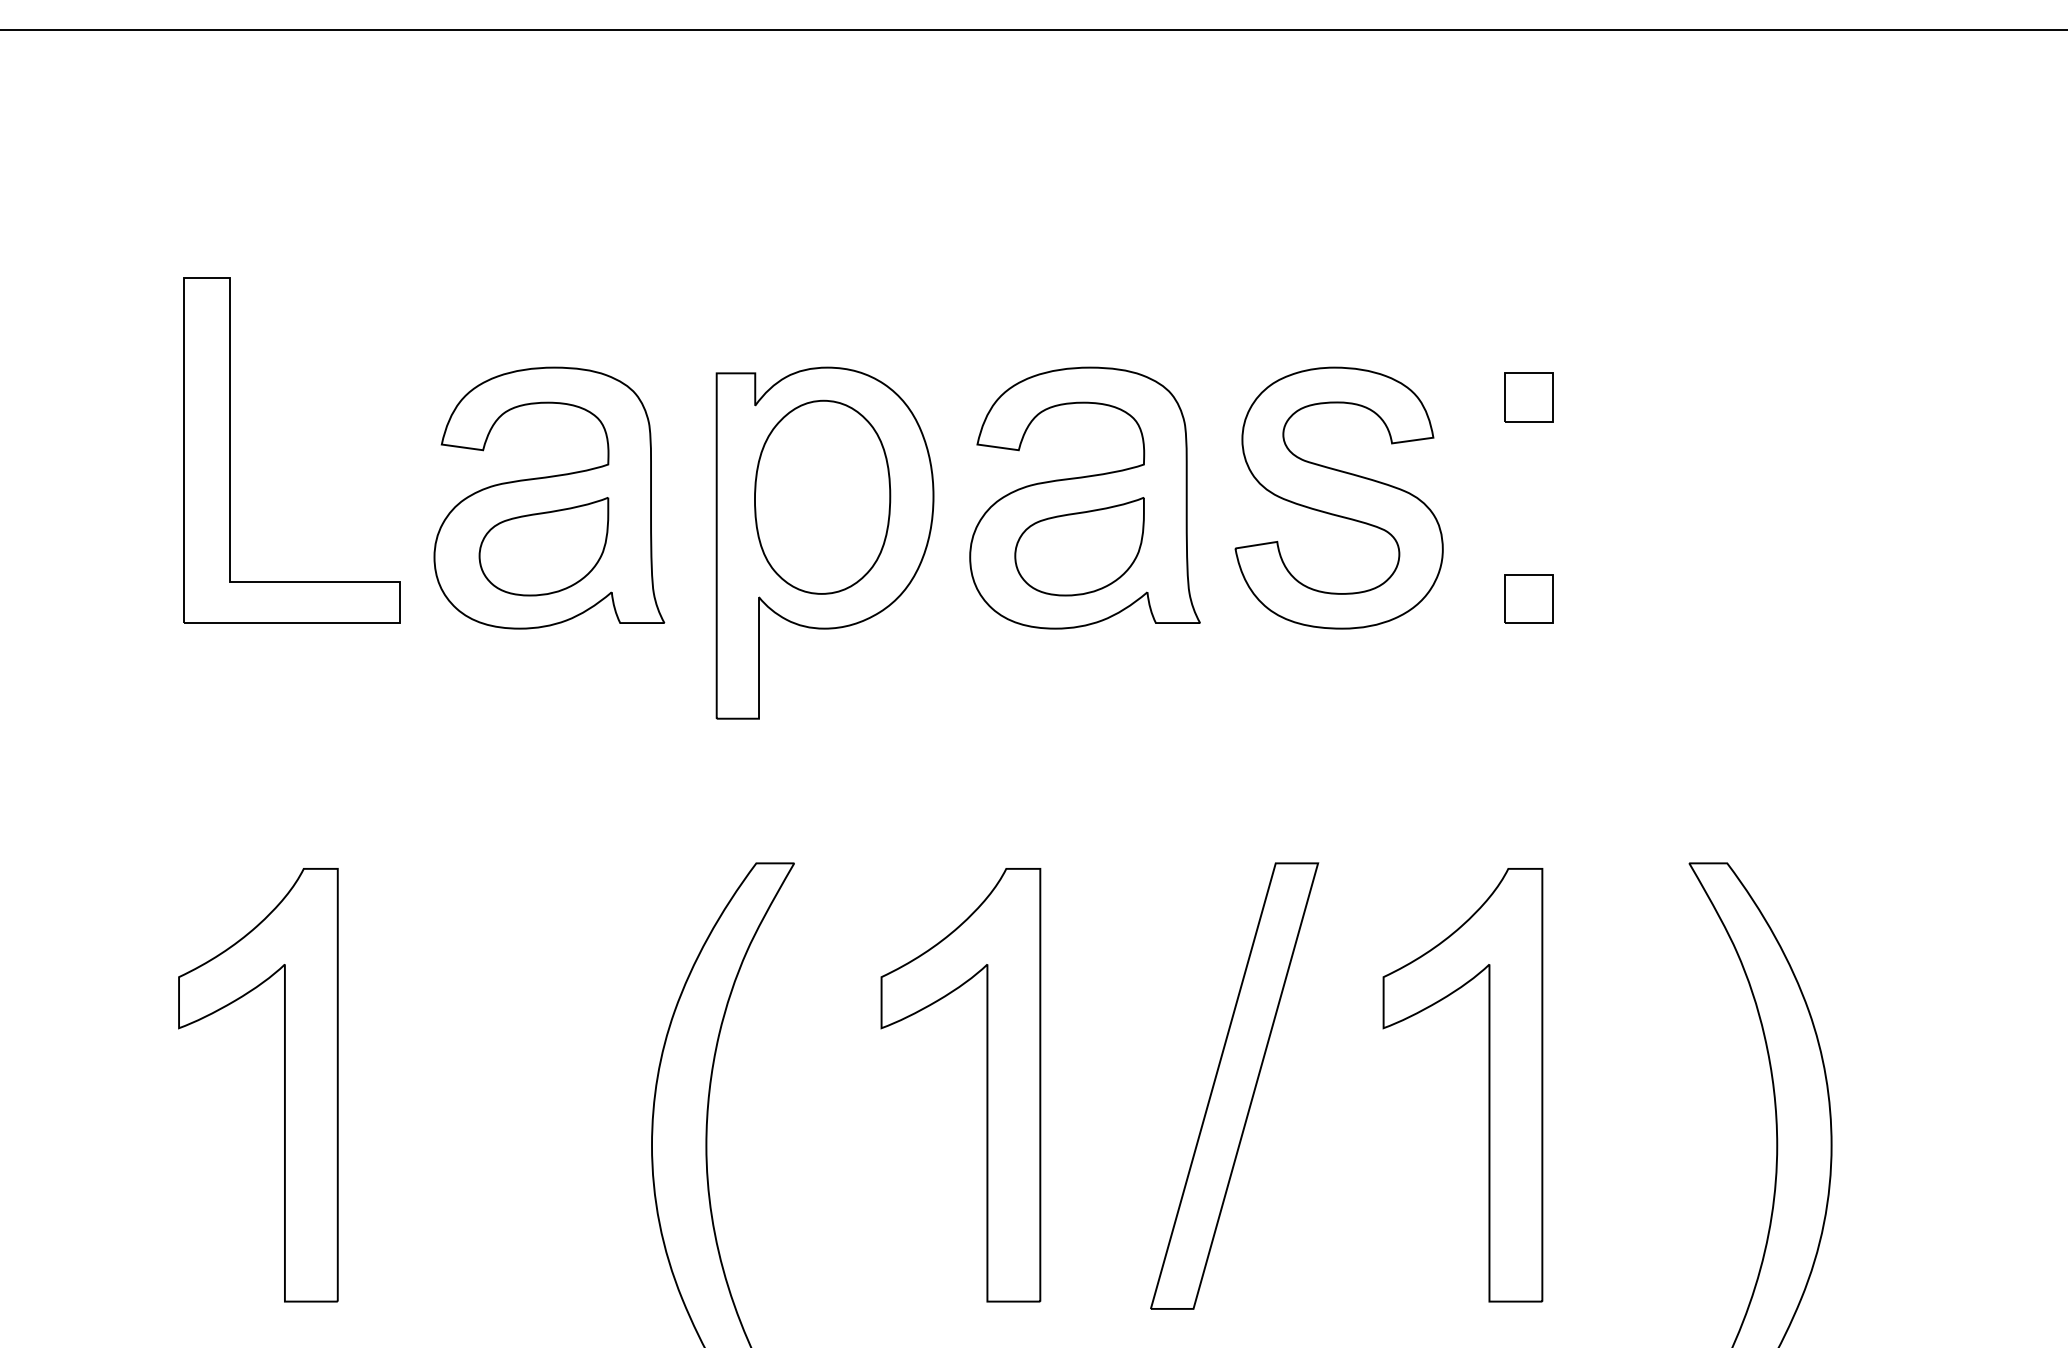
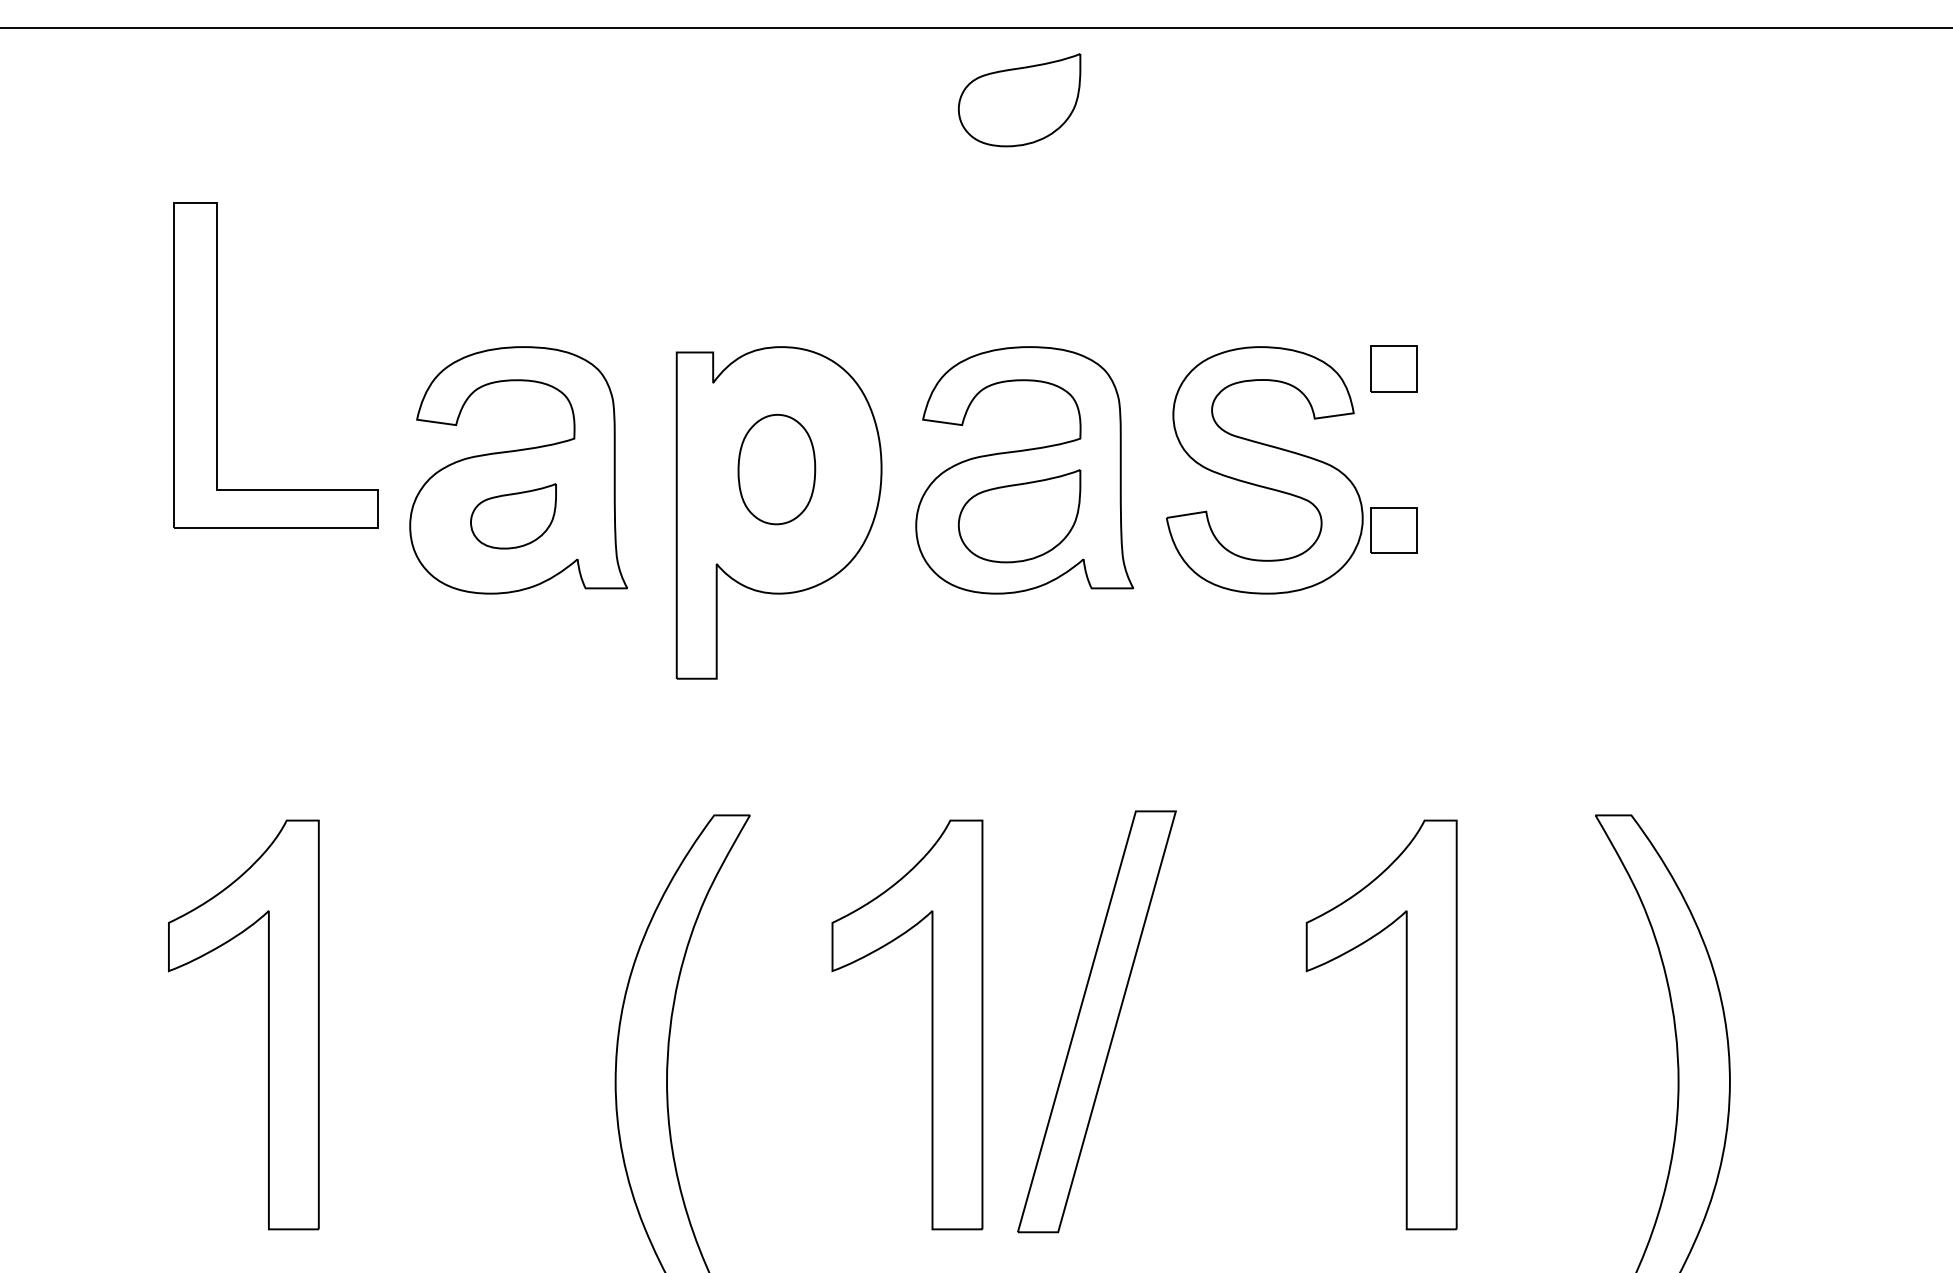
part: (1079, 106) -> (1019, 100), added
part: (1528, 396) -> (1393, 368), moved
part: (230, 450) -> (217, 365), moved
part: (822, 497) -> (776, 469), size x0.6
part: (543, 546) -> (513, 516), size x0.7
part: (1528, 598) -> (1393, 530), moved
part: (1234, 1085) -> (1096, 1021), moved

